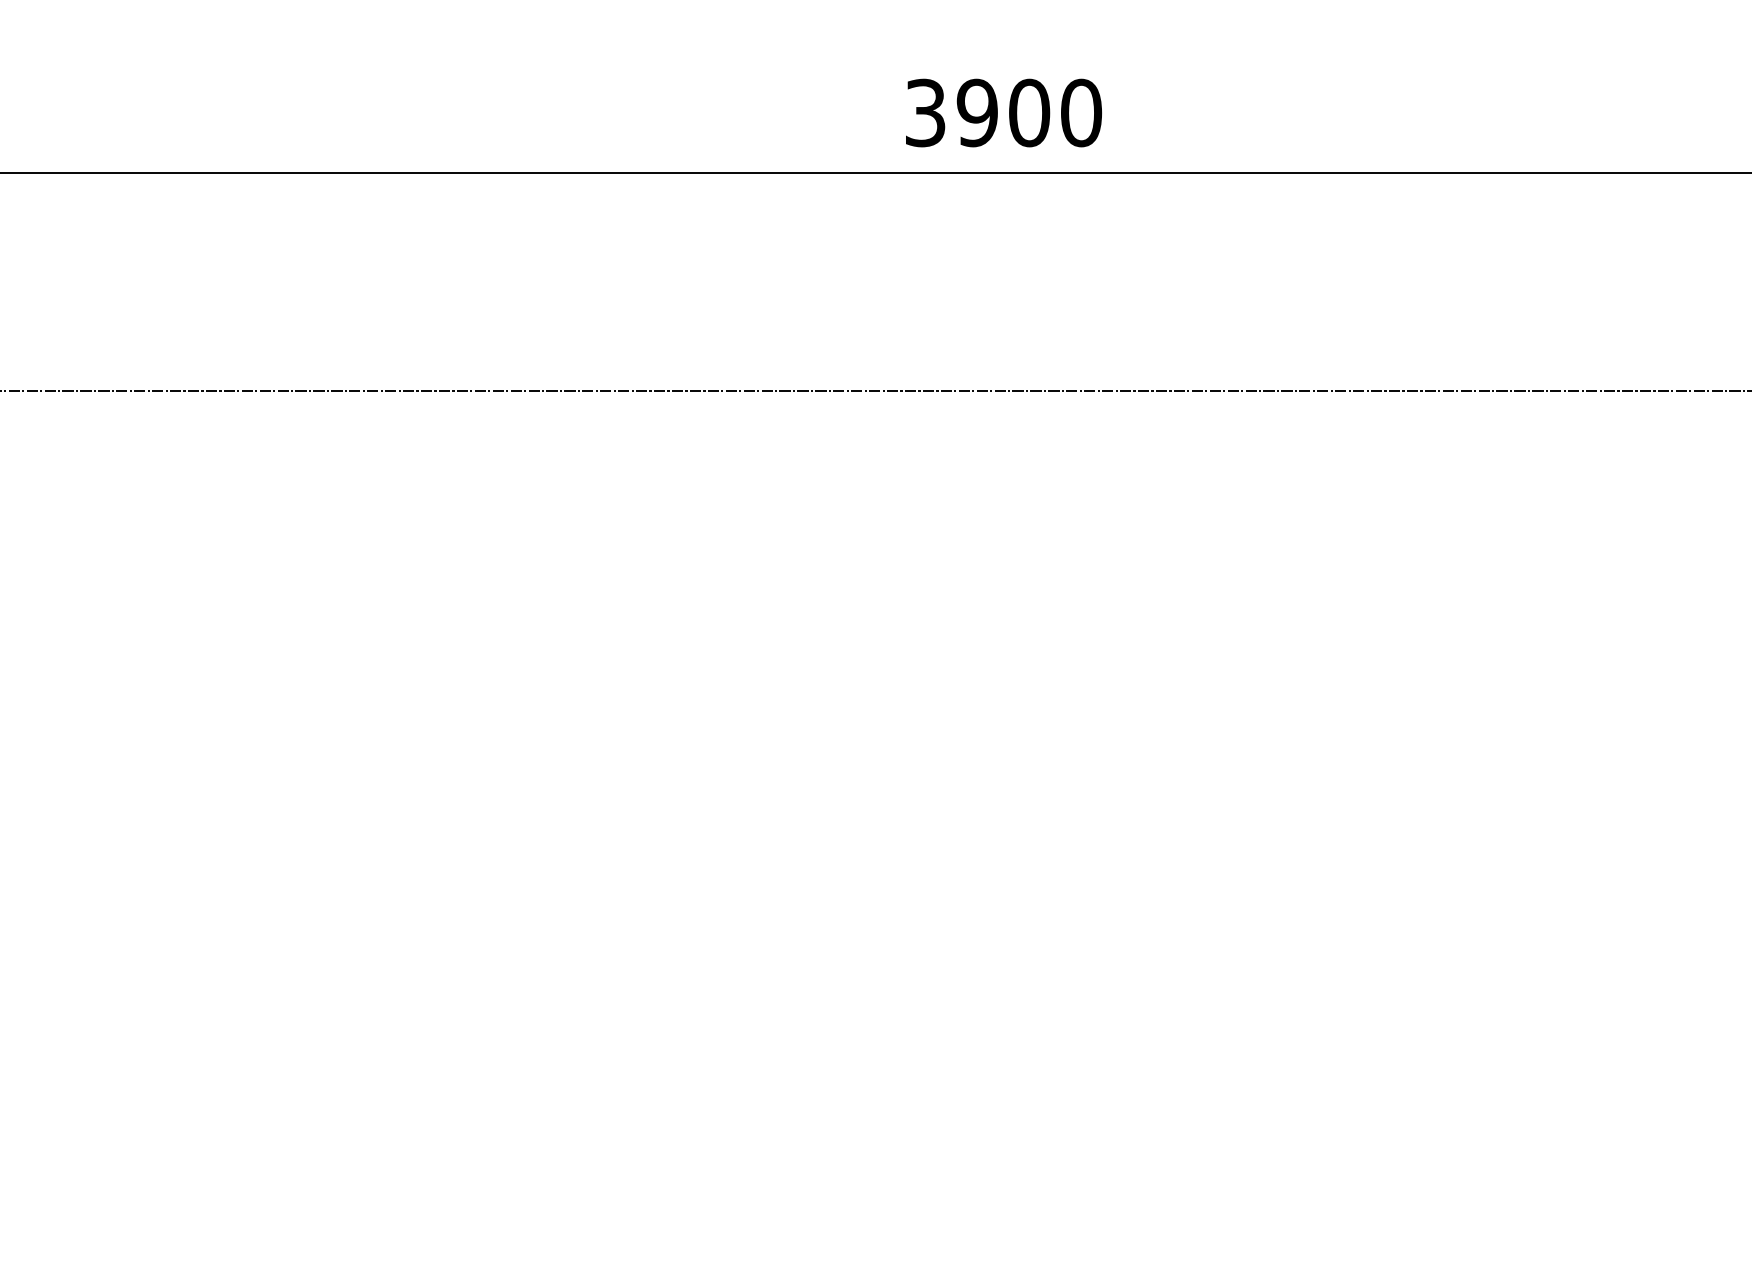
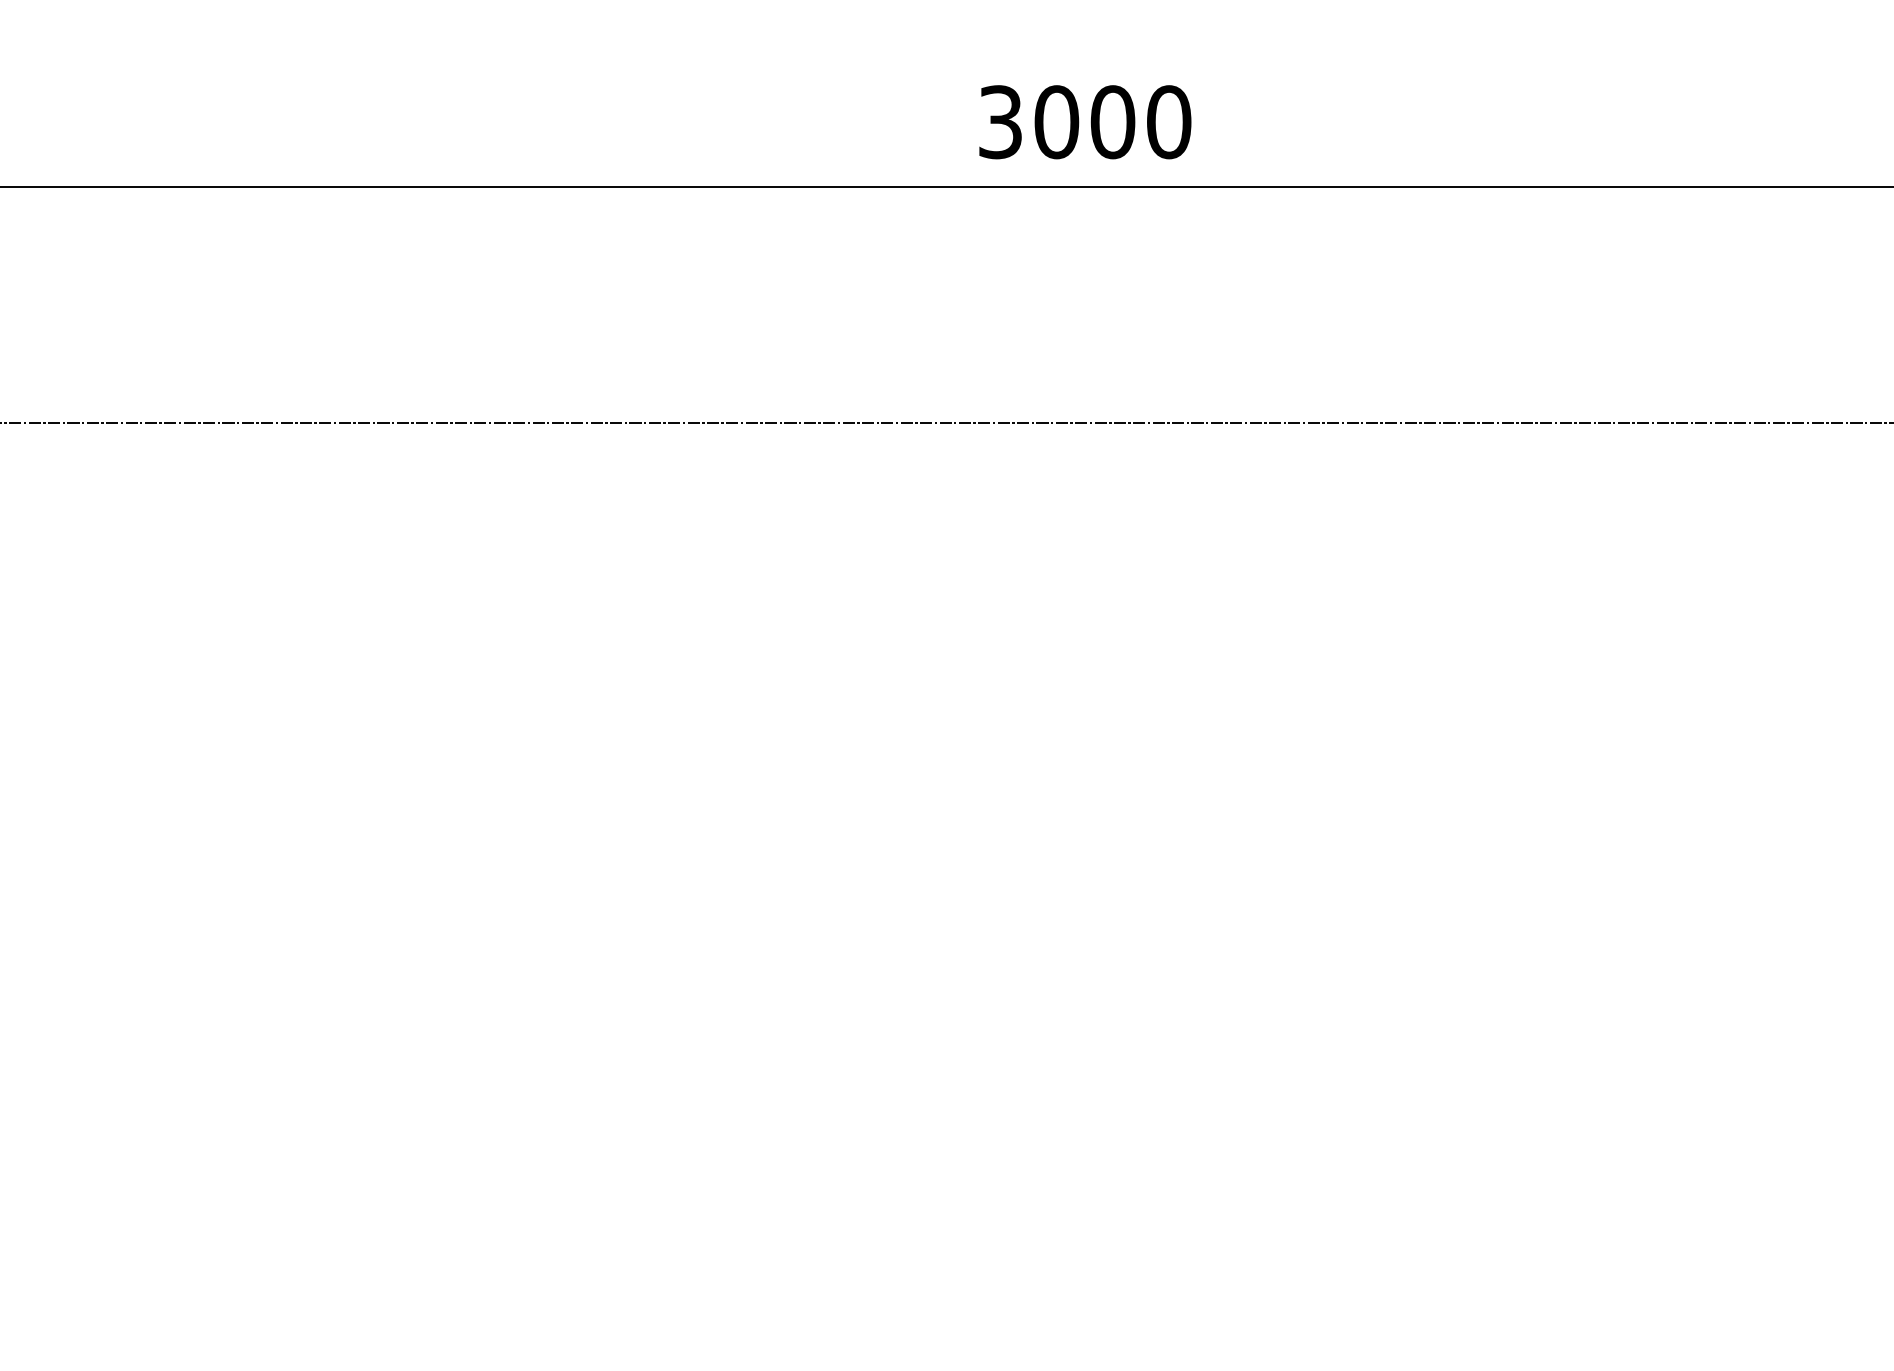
text: (977, 113) -> (1056, 122), 3900 -> 3000

